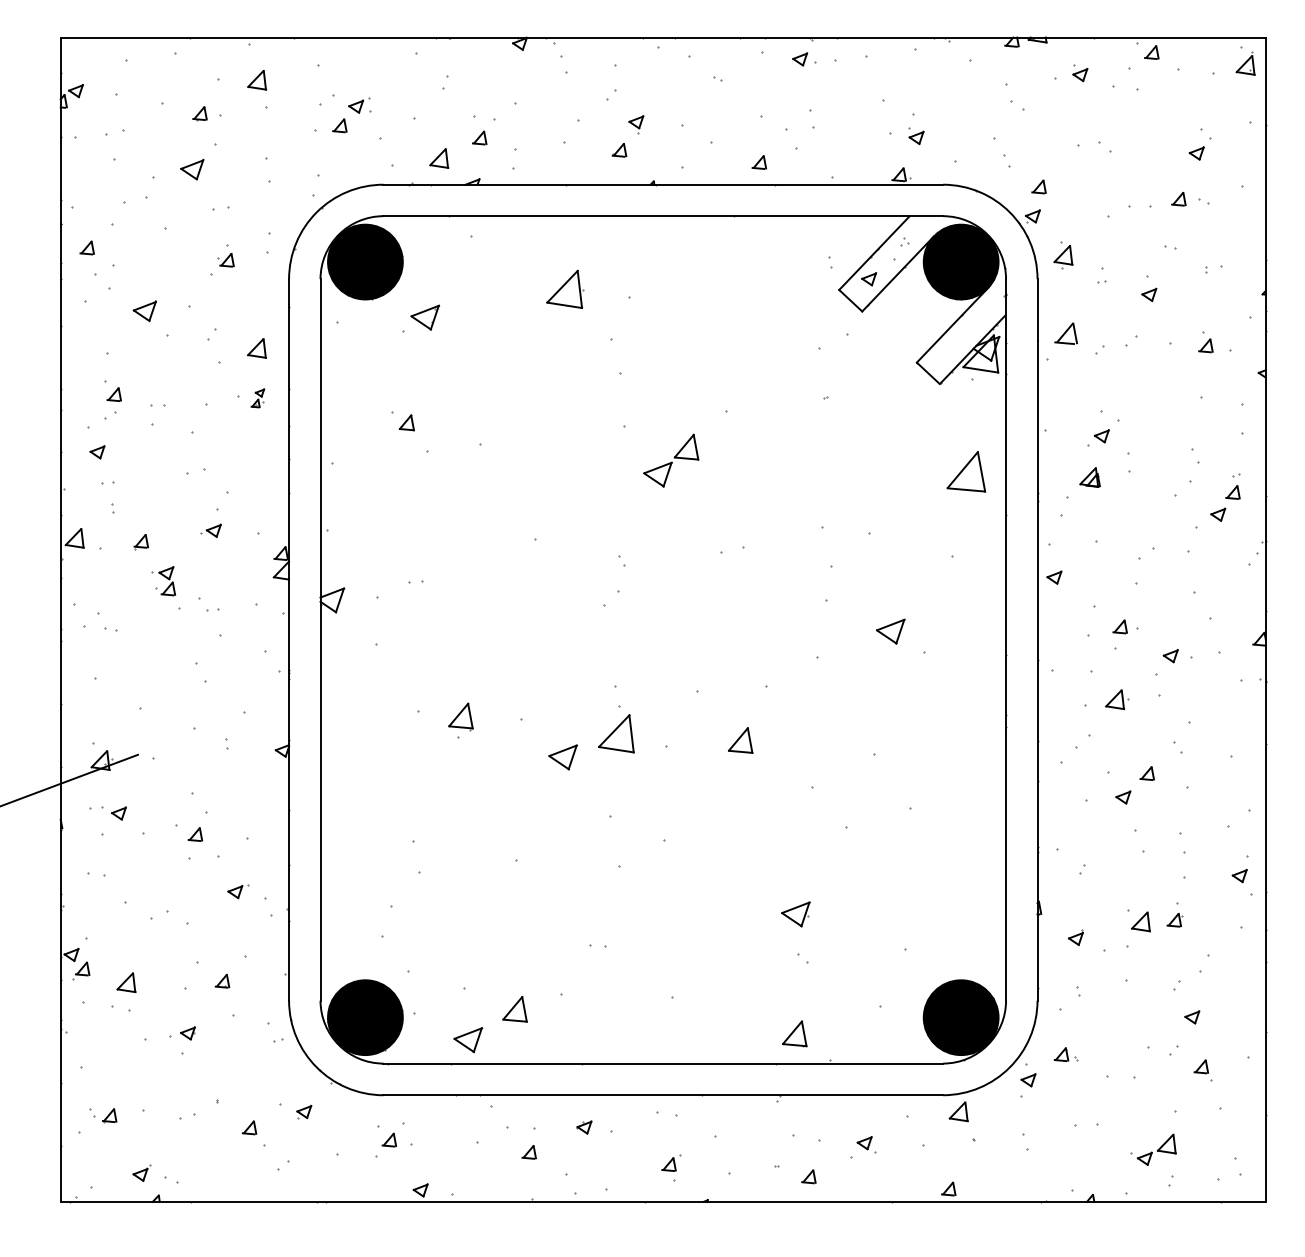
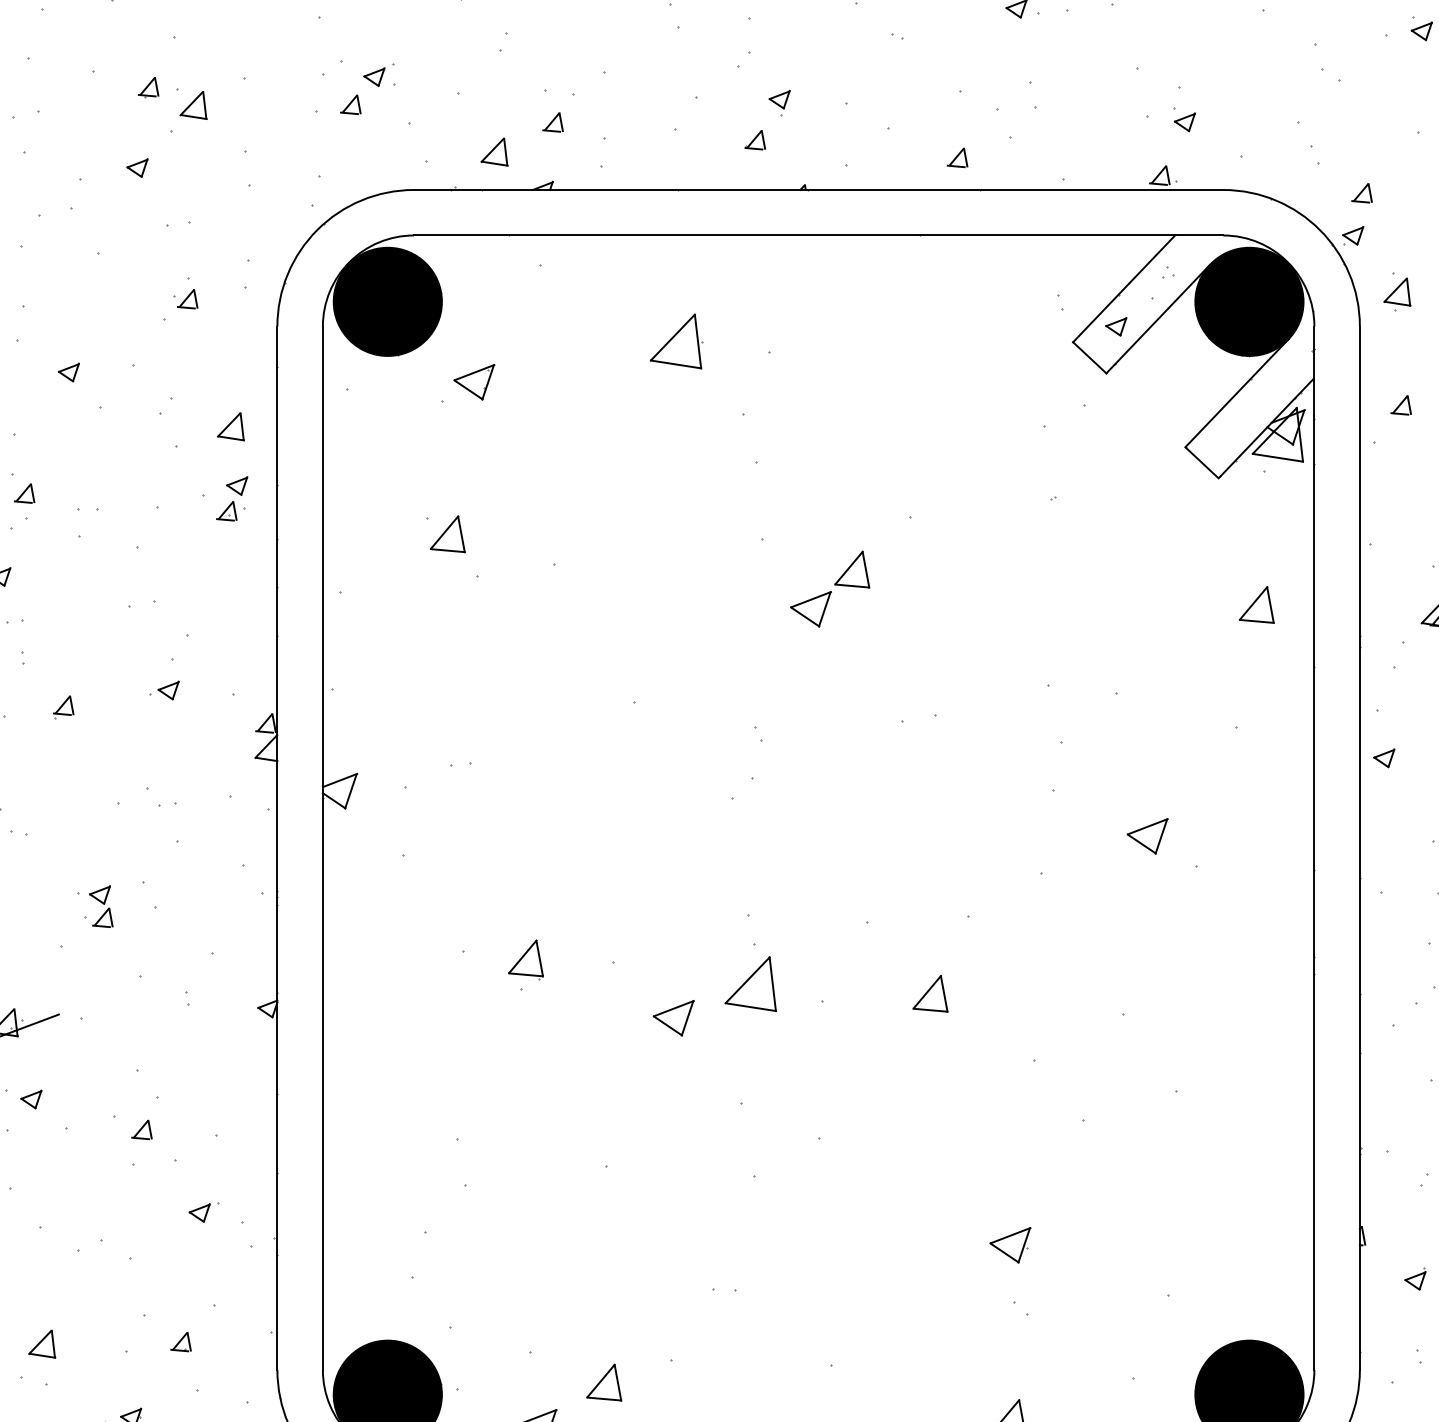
part: (257, 80) -> (194, 105), moved
part: (192, 169) -> (137, 167), size x0.62
part: (144, 310) -> (68, 371), size x0.62
part: (1065, 333) -> (1400, 405), size x0.62
part: (257, 398) -> (231, 499), size x1.67
part: (406, 422) -> (447, 533), size x1.67
part: (965, 471) -> (1255, 604), size x0.62
part: (163, 581) -> (95, 907), moved

